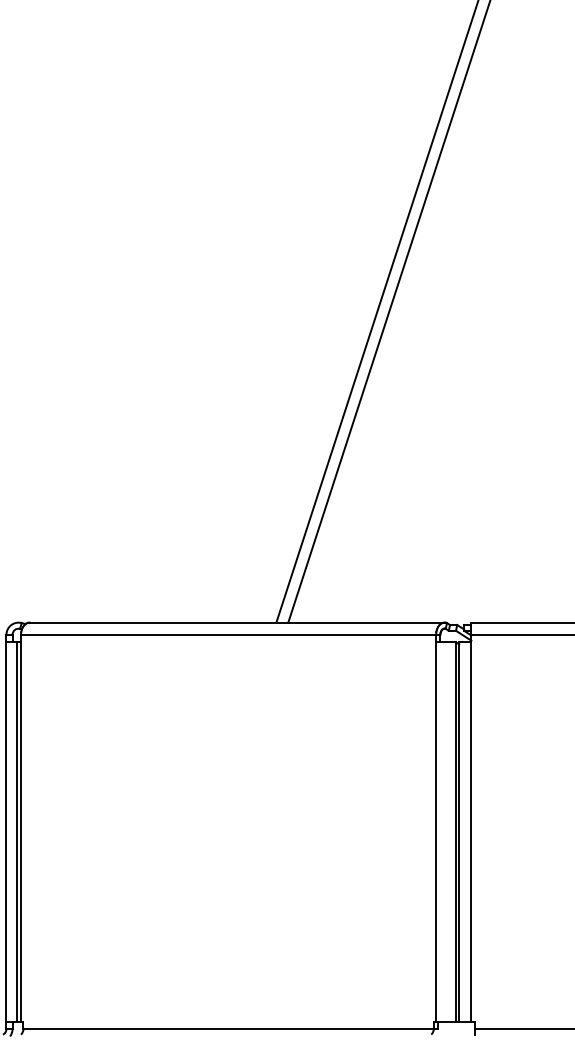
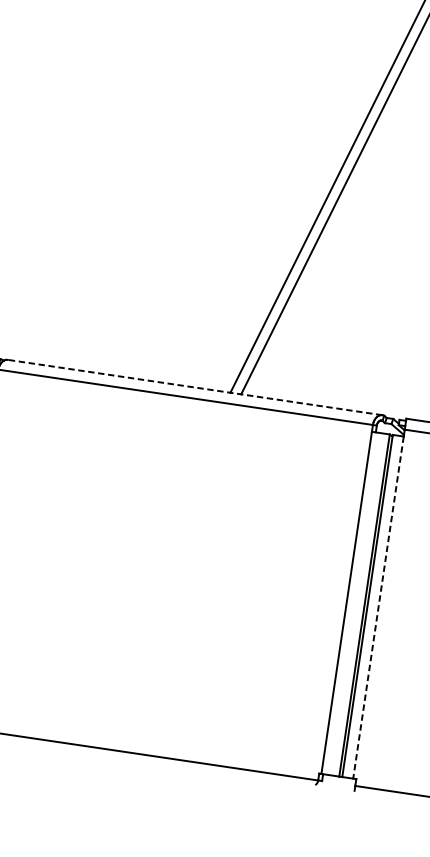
line: (237, 622) -> (195, 387), solid -> dashed
line: (471, 831) -> (378, 607), solid -> dashed

